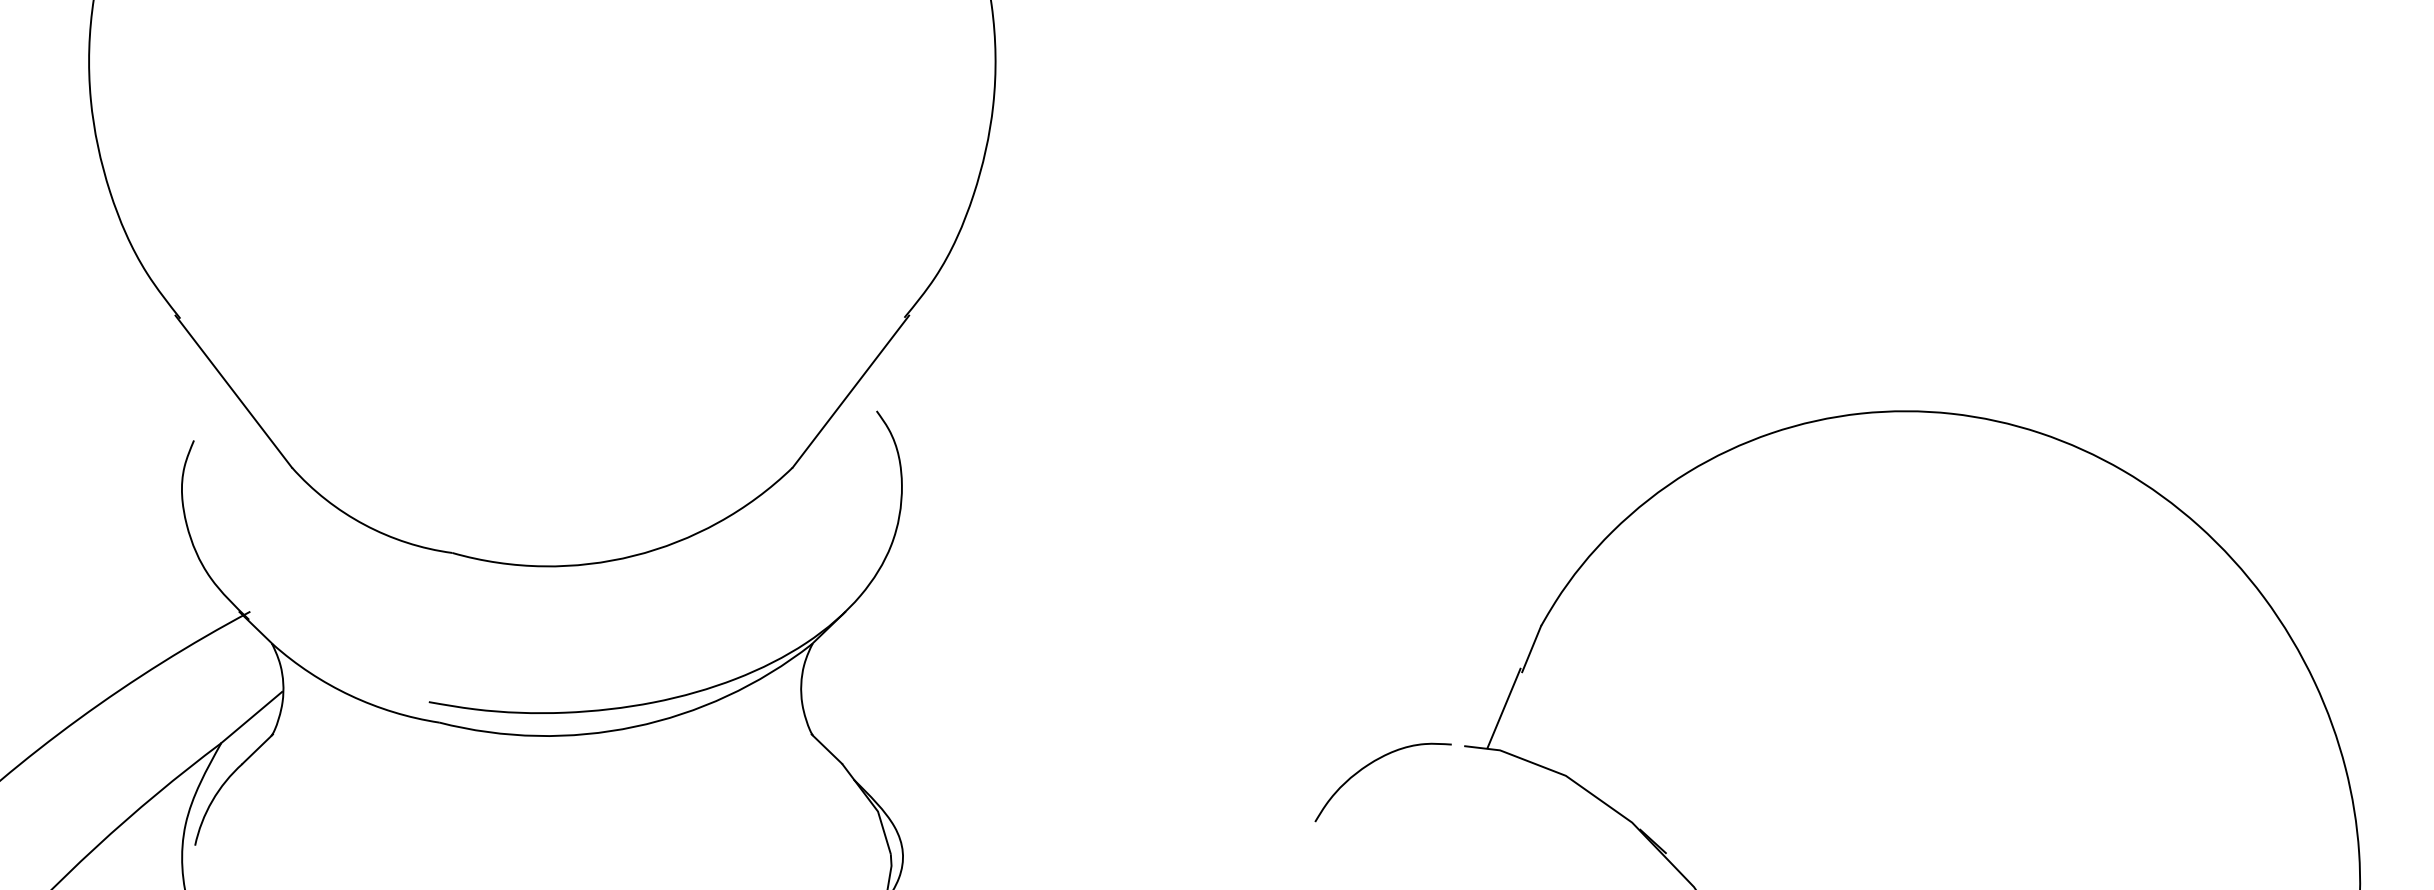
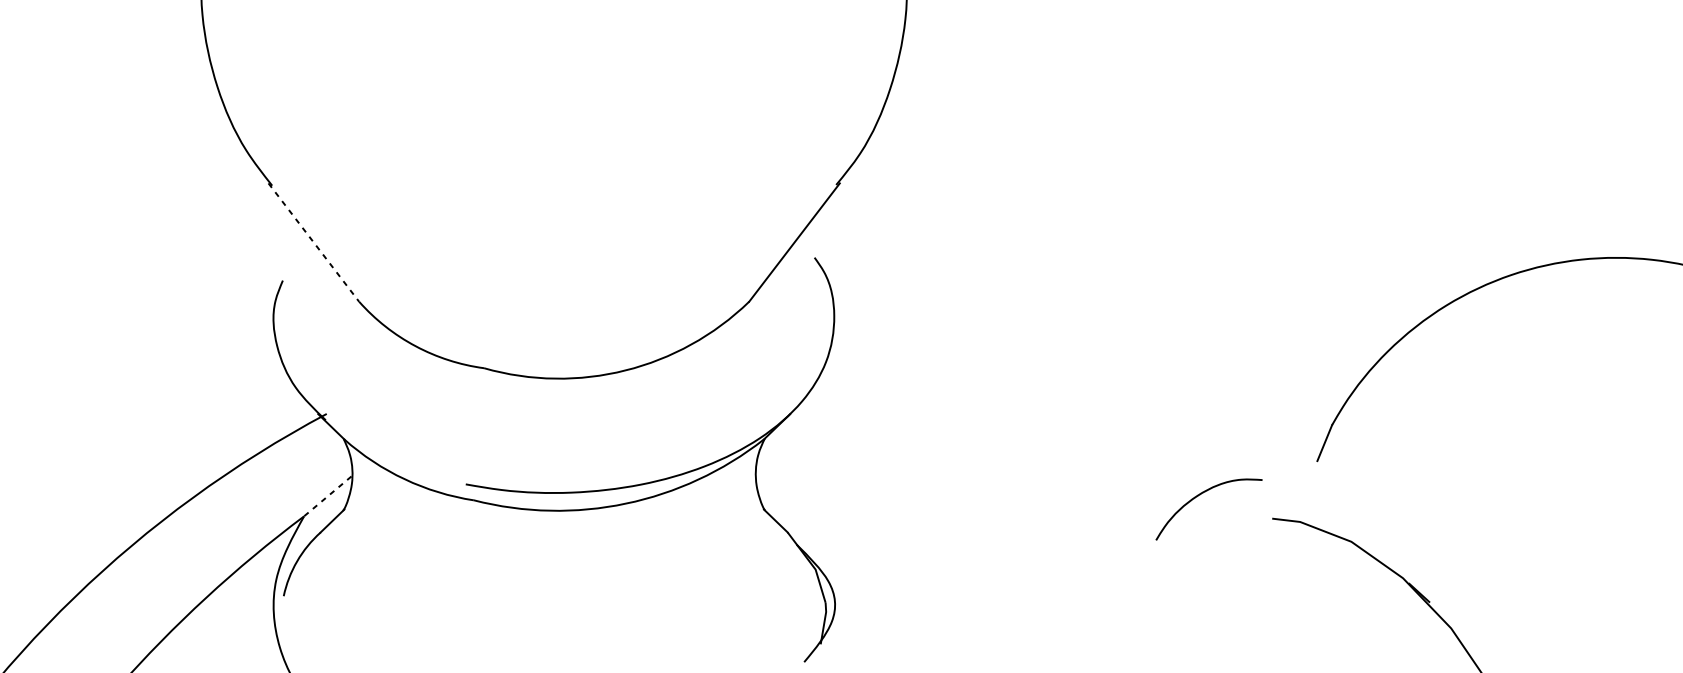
line: (233, 391) -> (313, 242), solid -> dashed
line: (1503, 708) -> (1302, 489), removed
line: (251, 717) -> (327, 496), solid -> dashed
curve: (1369, 765) -> (1198, 496), moved

